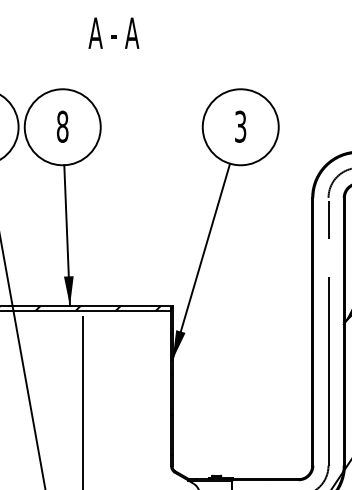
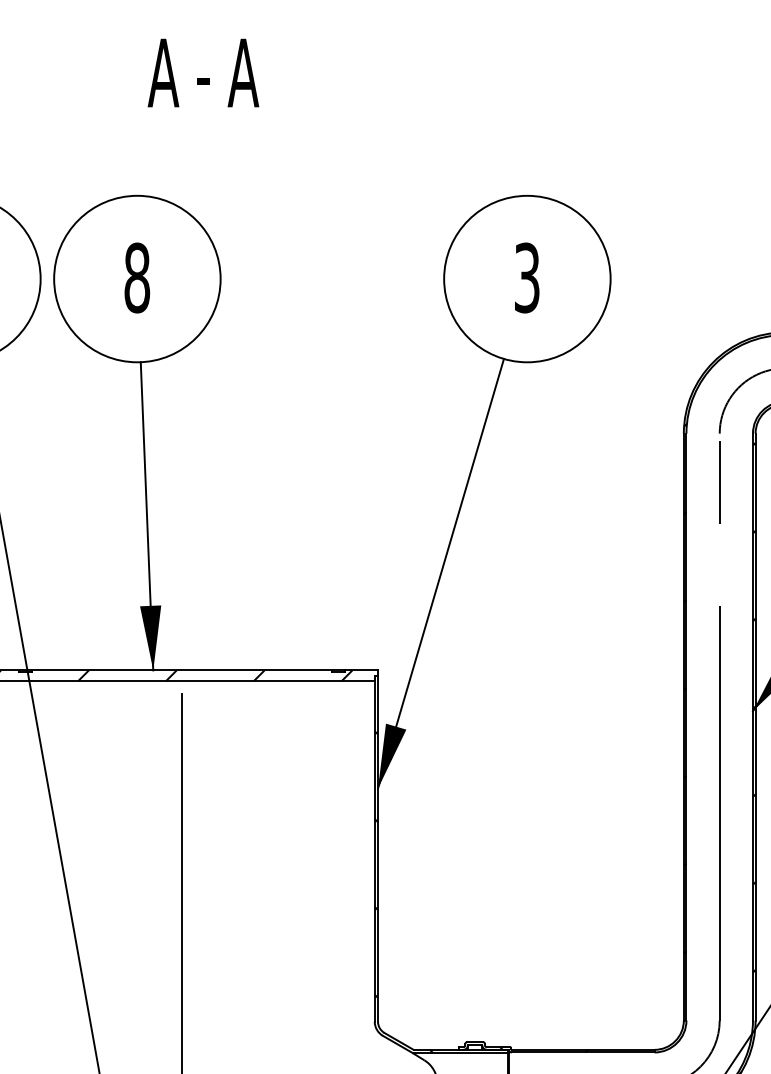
text: (113, 32) -> (202, 71), moved

